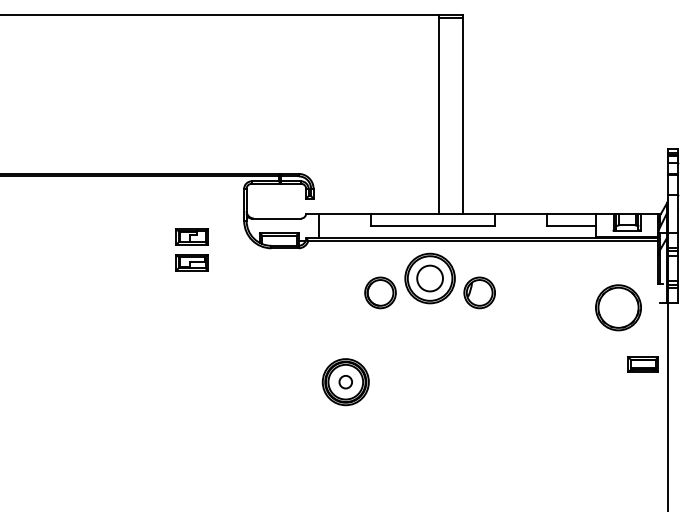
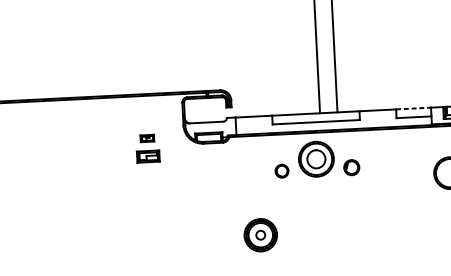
line: (571, 213) -> (413, 108), solid -> dashed
part: (191, 236) -> (146, 138), size x0.6
part: (380, 292) -> (282, 170), size x0.6
part: (479, 292) -> (351, 167), size x0.7

